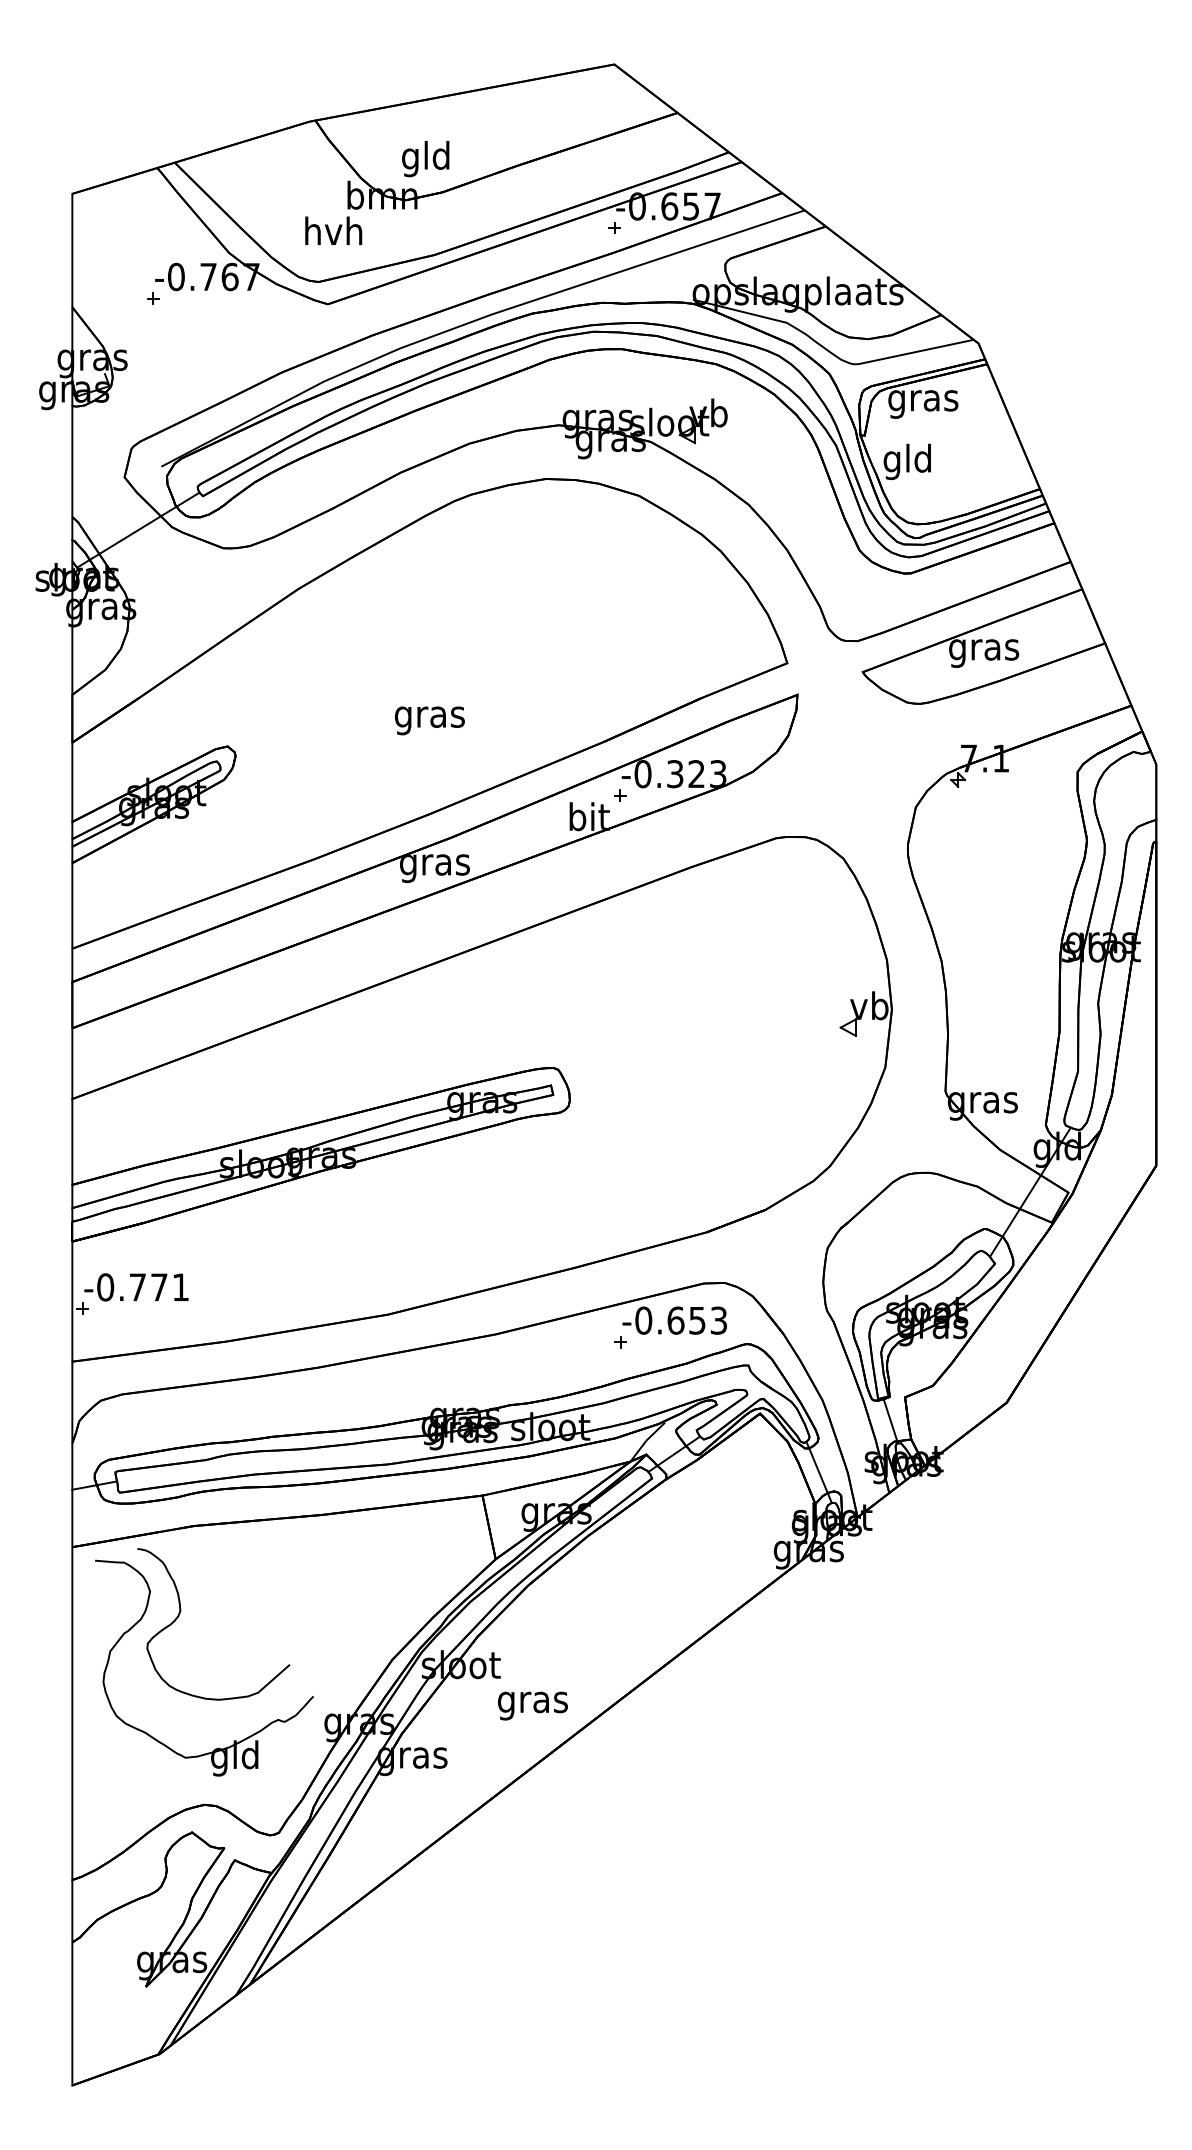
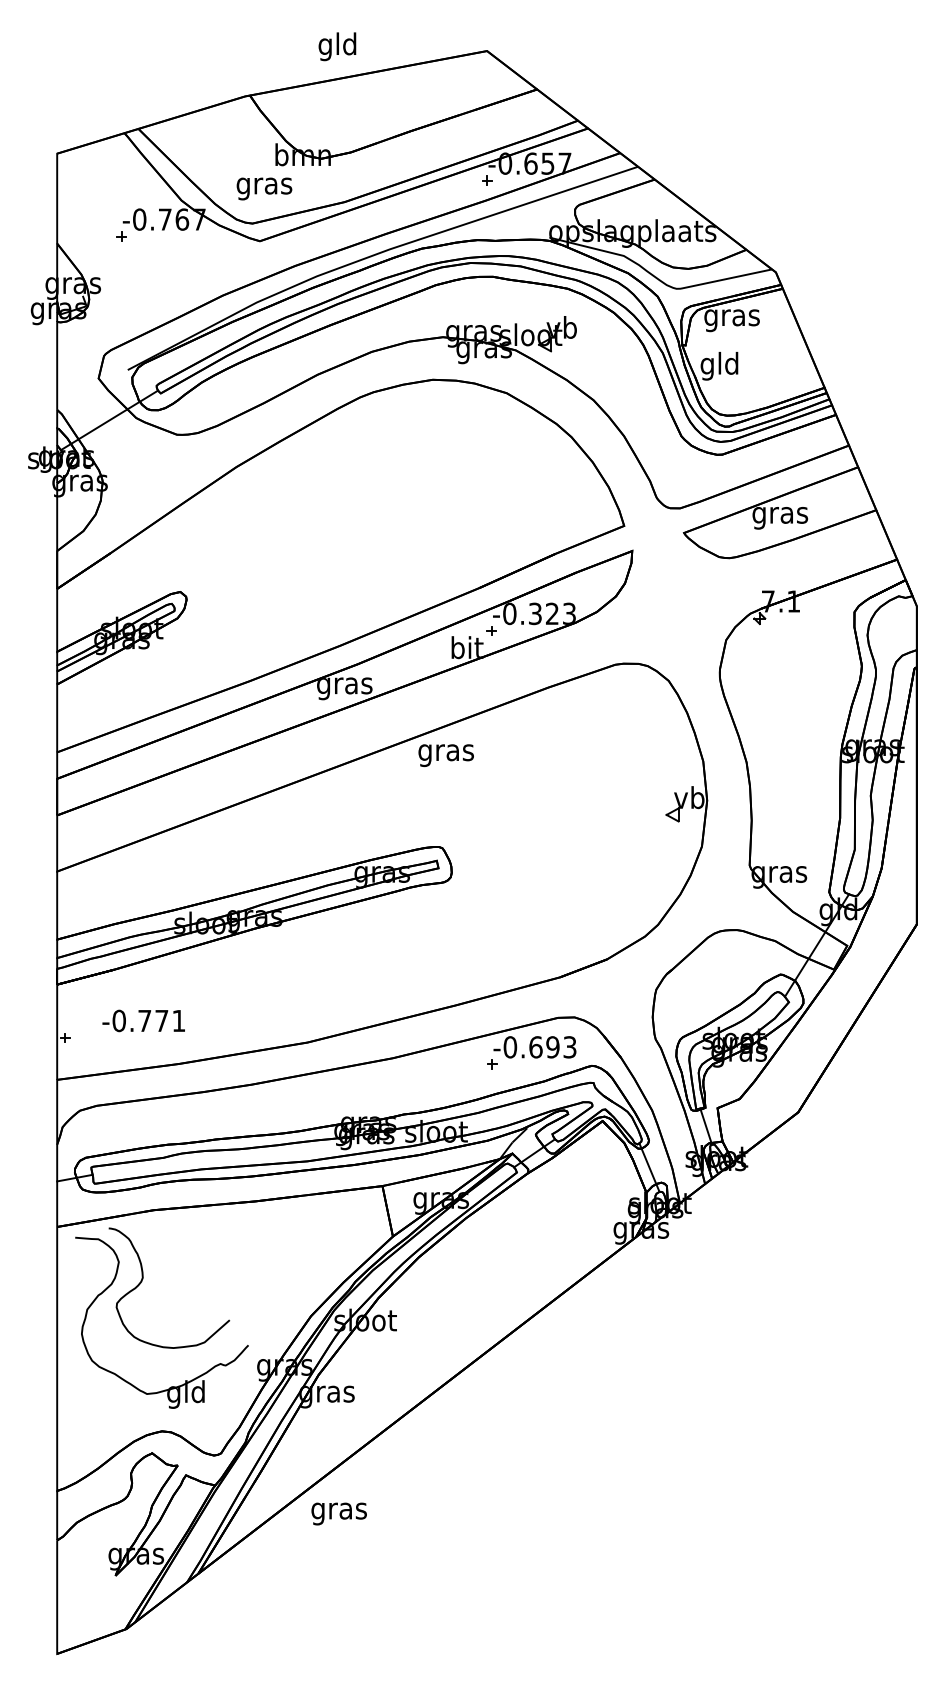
text: (425, 159) -> (337, 47), moved
text: (333, 234) -> (264, 185), hvh -> gras
text: (429, 720) -> (445, 755), moved
text: (136, 1287) -> (143, 1021), moved
text: (697, 1320) -> (552, 1047), -0.653 -> -0.693
text: (532, 1705) -> (338, 1513), moved

